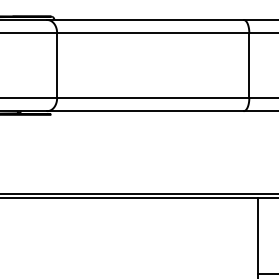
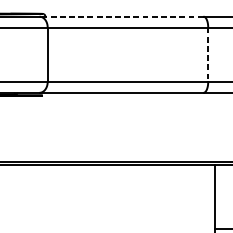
line: (145, 20) -> (121, 17), solid -> dashed
line: (249, 65) -> (208, 54), solid -> dashed

